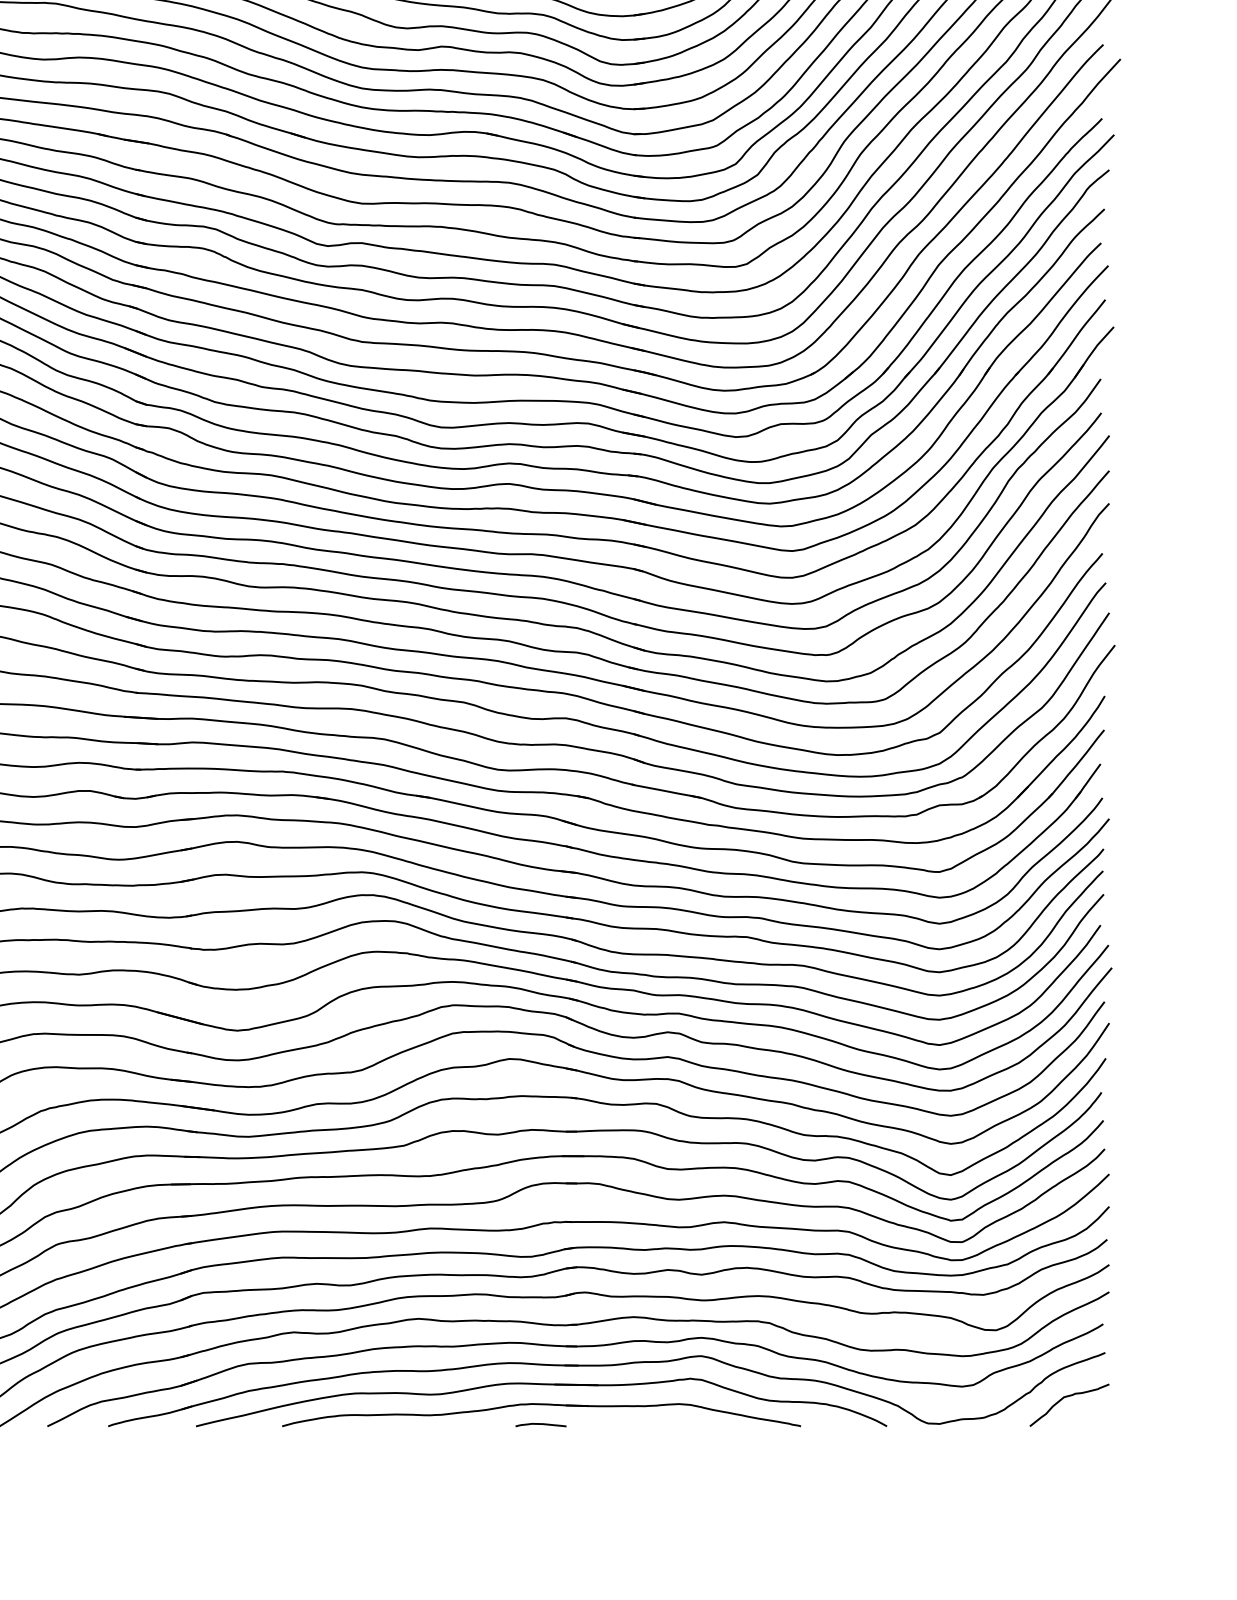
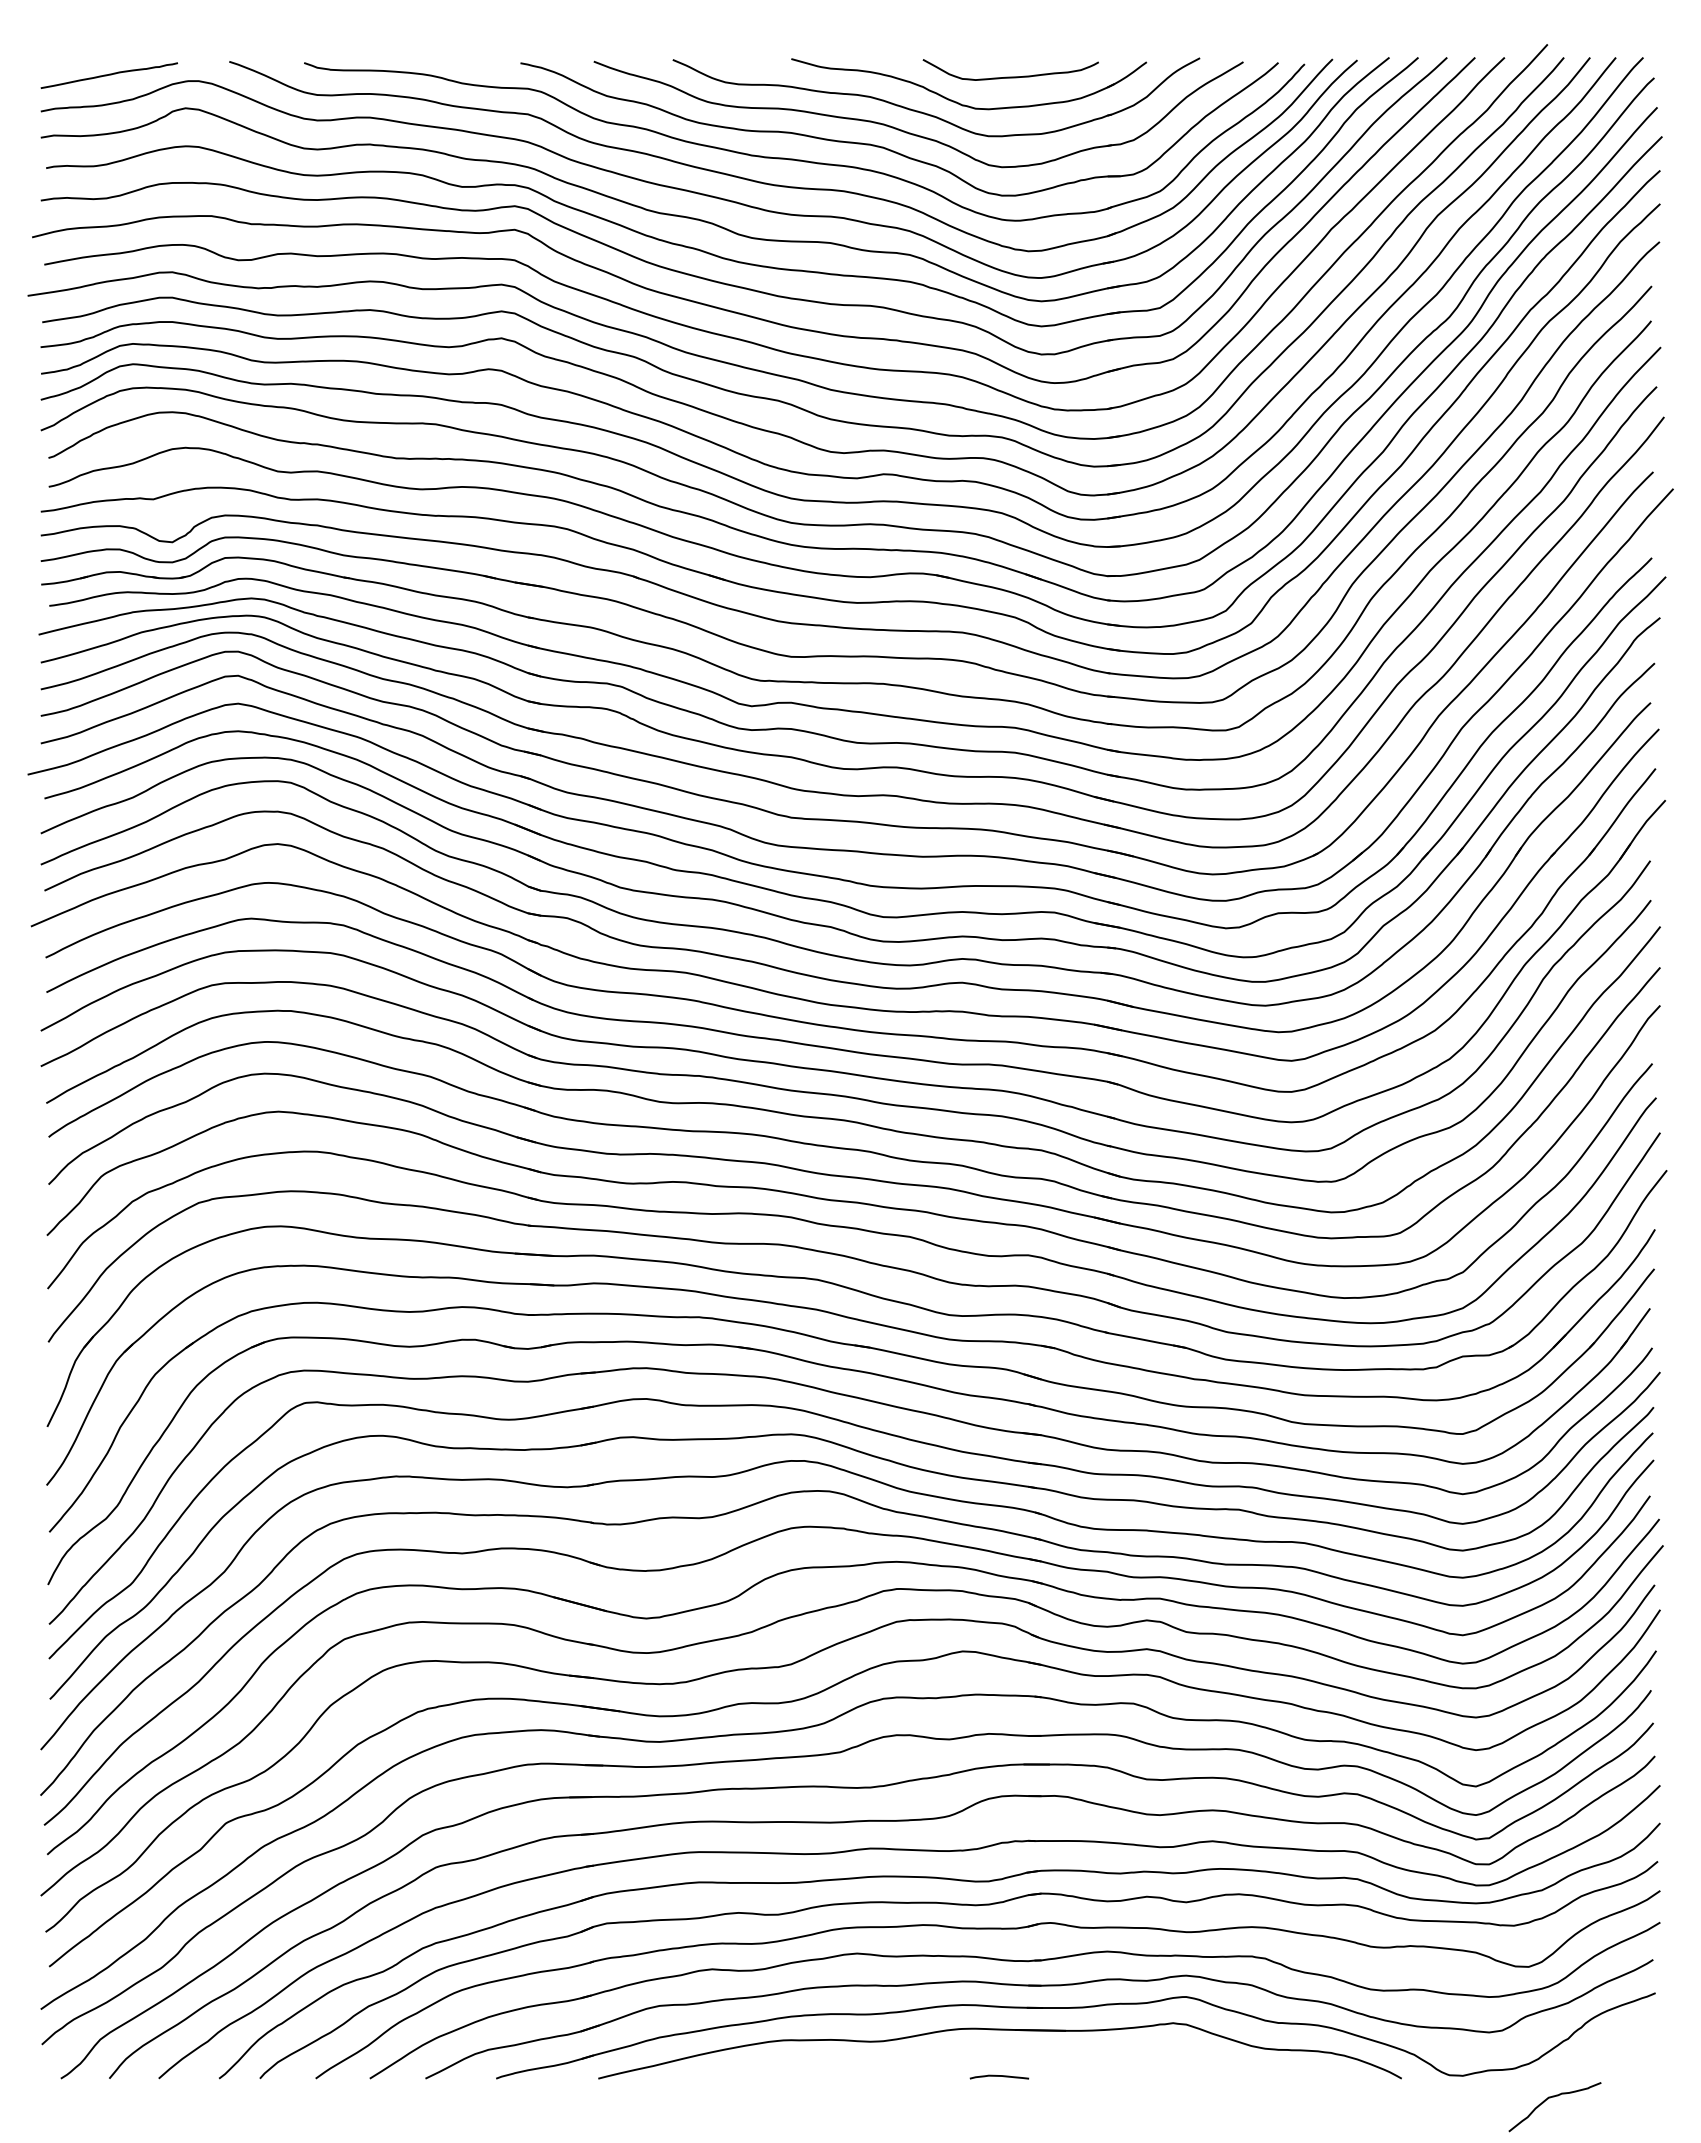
curve: (1065, 1397) -> (1550, 2098), moved
part: (541, 1404) -> (999, 2053), removed

